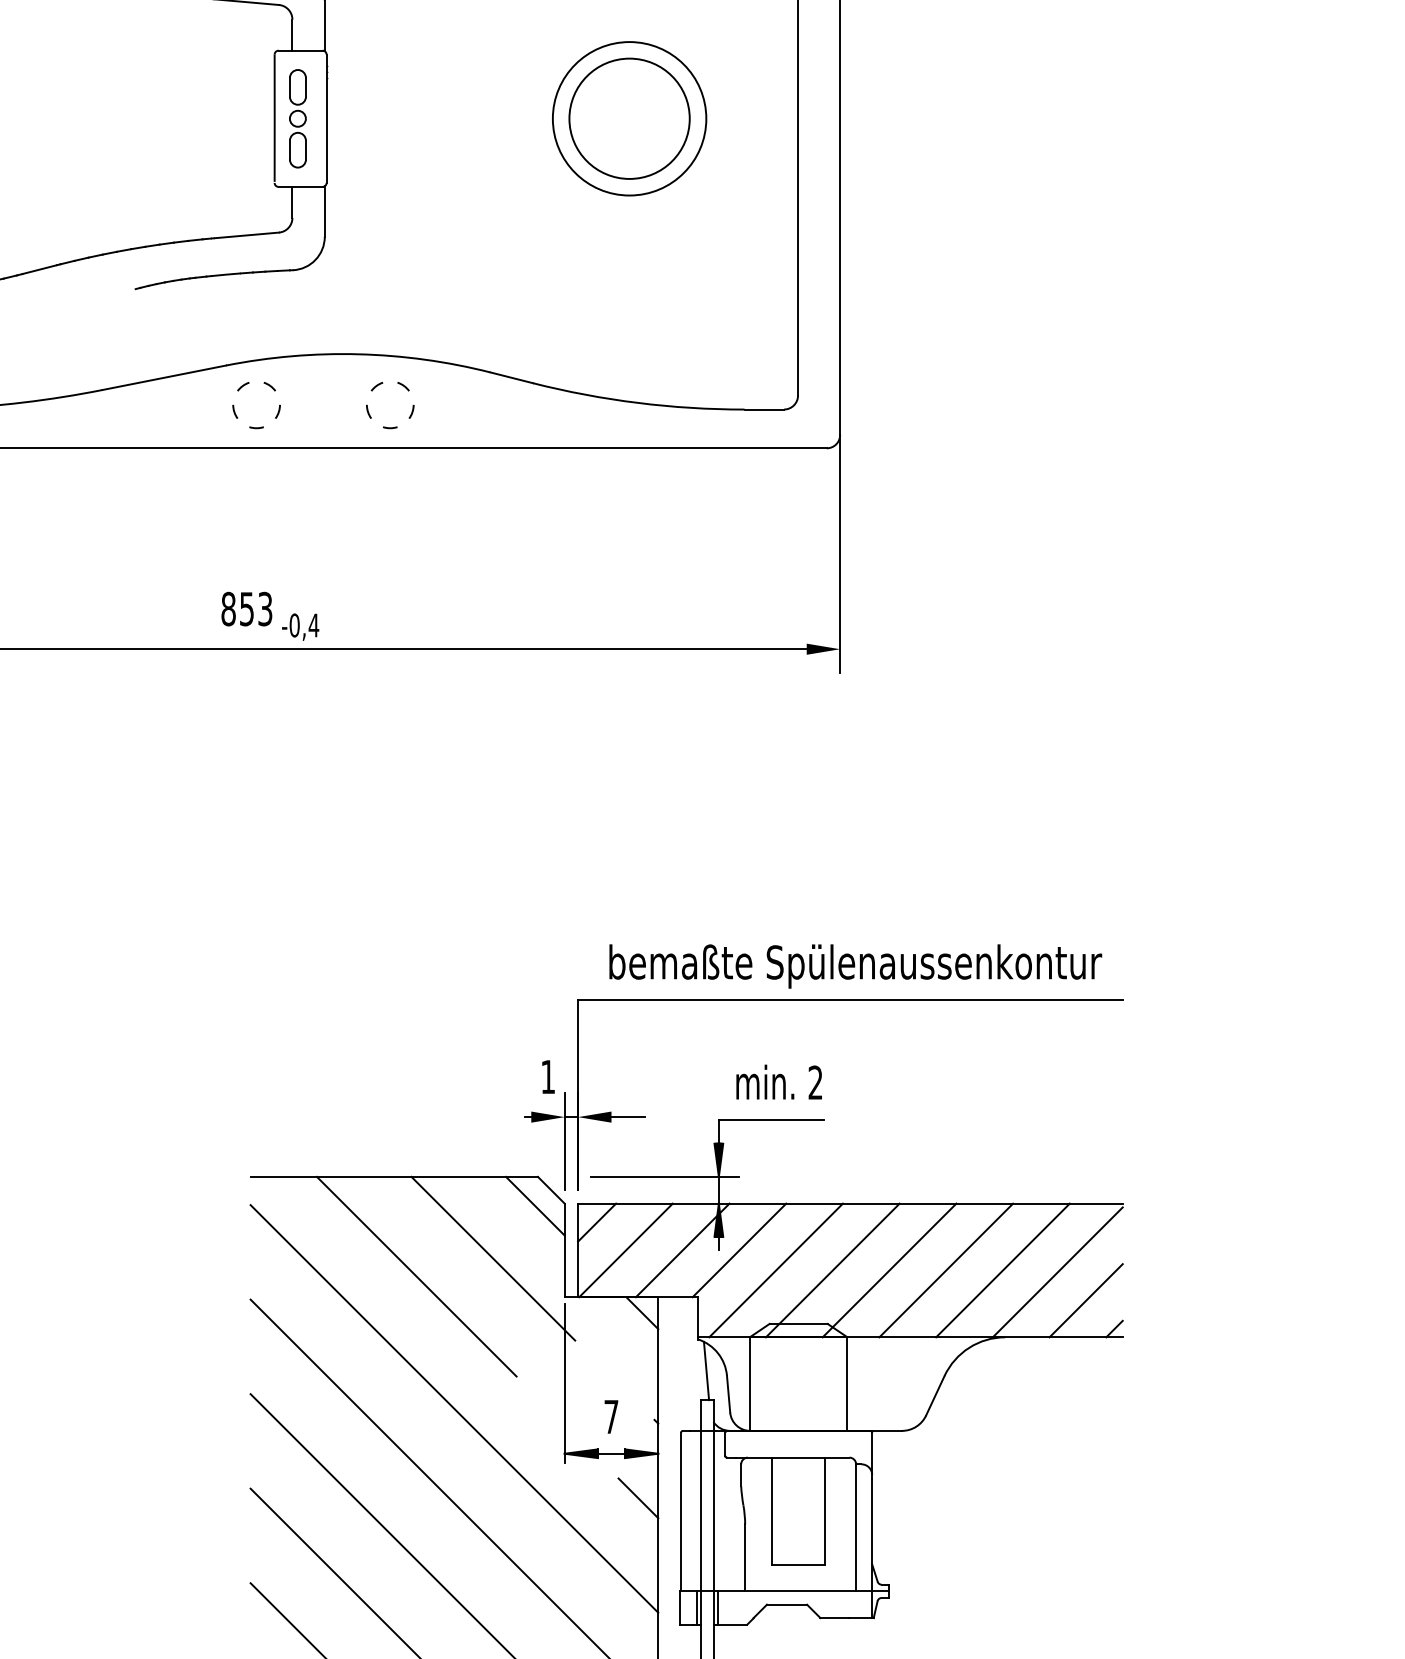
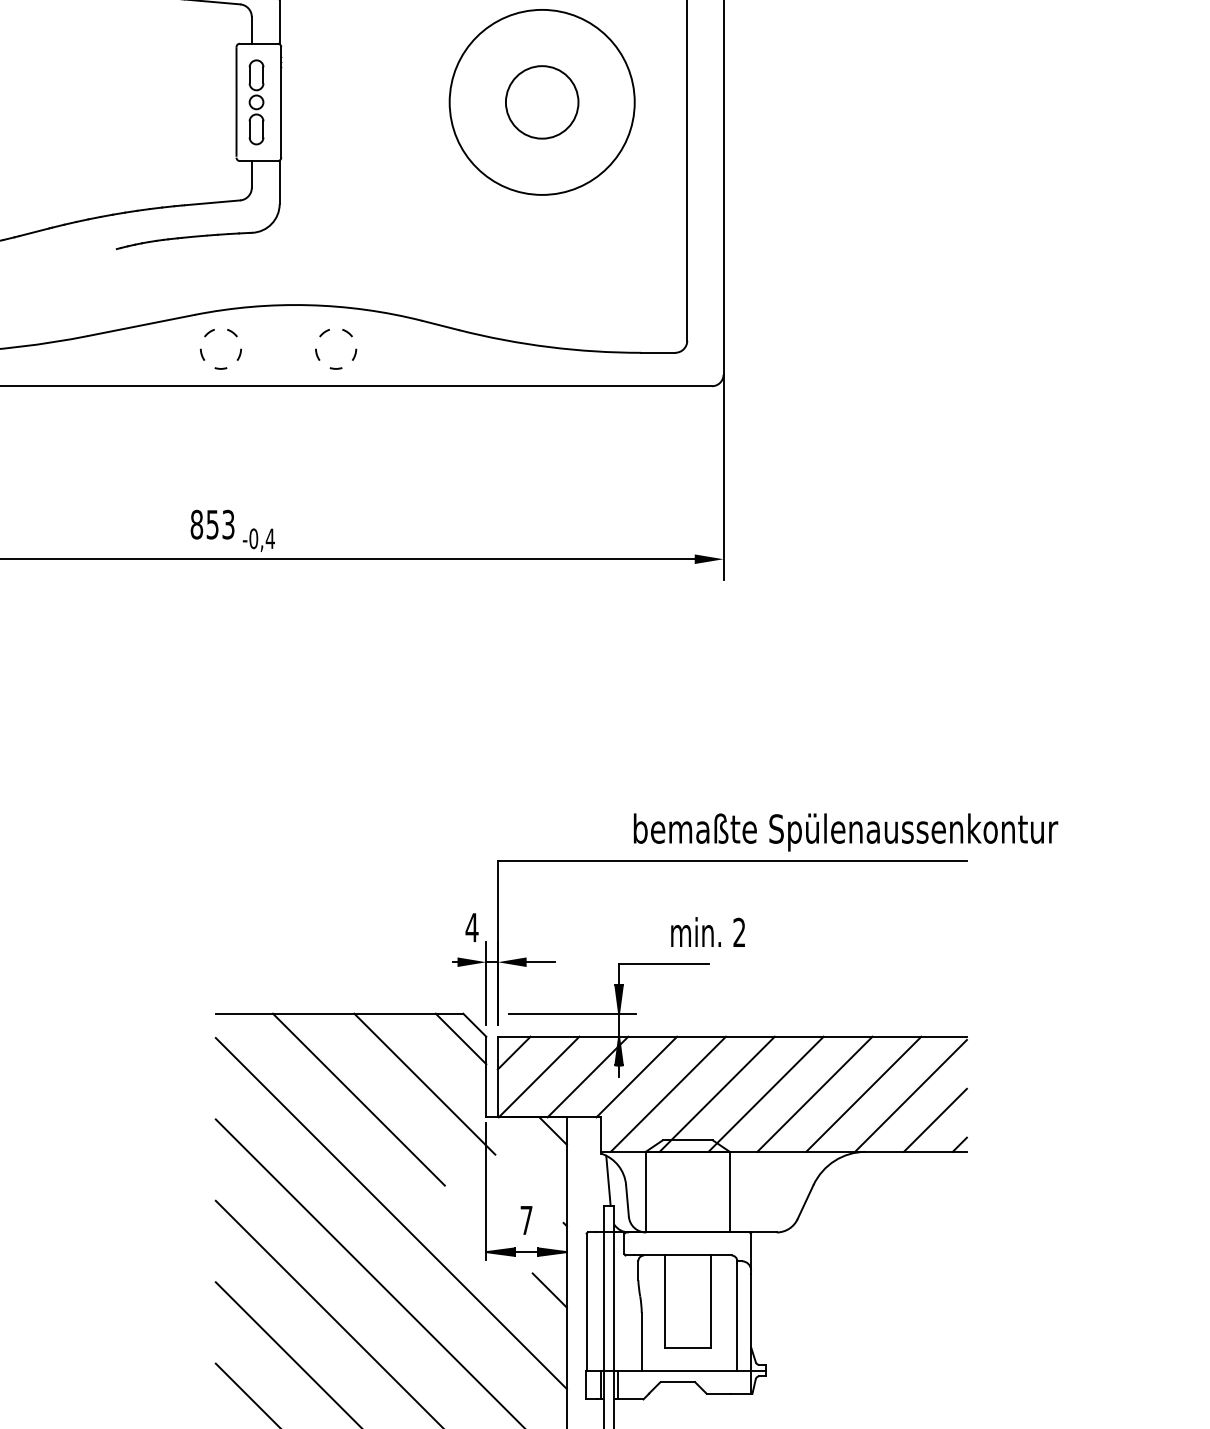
circle: (629, 118) -> (542, 102), size x0.7
circle: (629, 118) -> (542, 102), size x1.4
text: (855, 966) -> (845, 832), moved
text: (547, 1076) -> (471, 927), 1 -> 4
text: (778, 1081) -> (707, 931), moved

